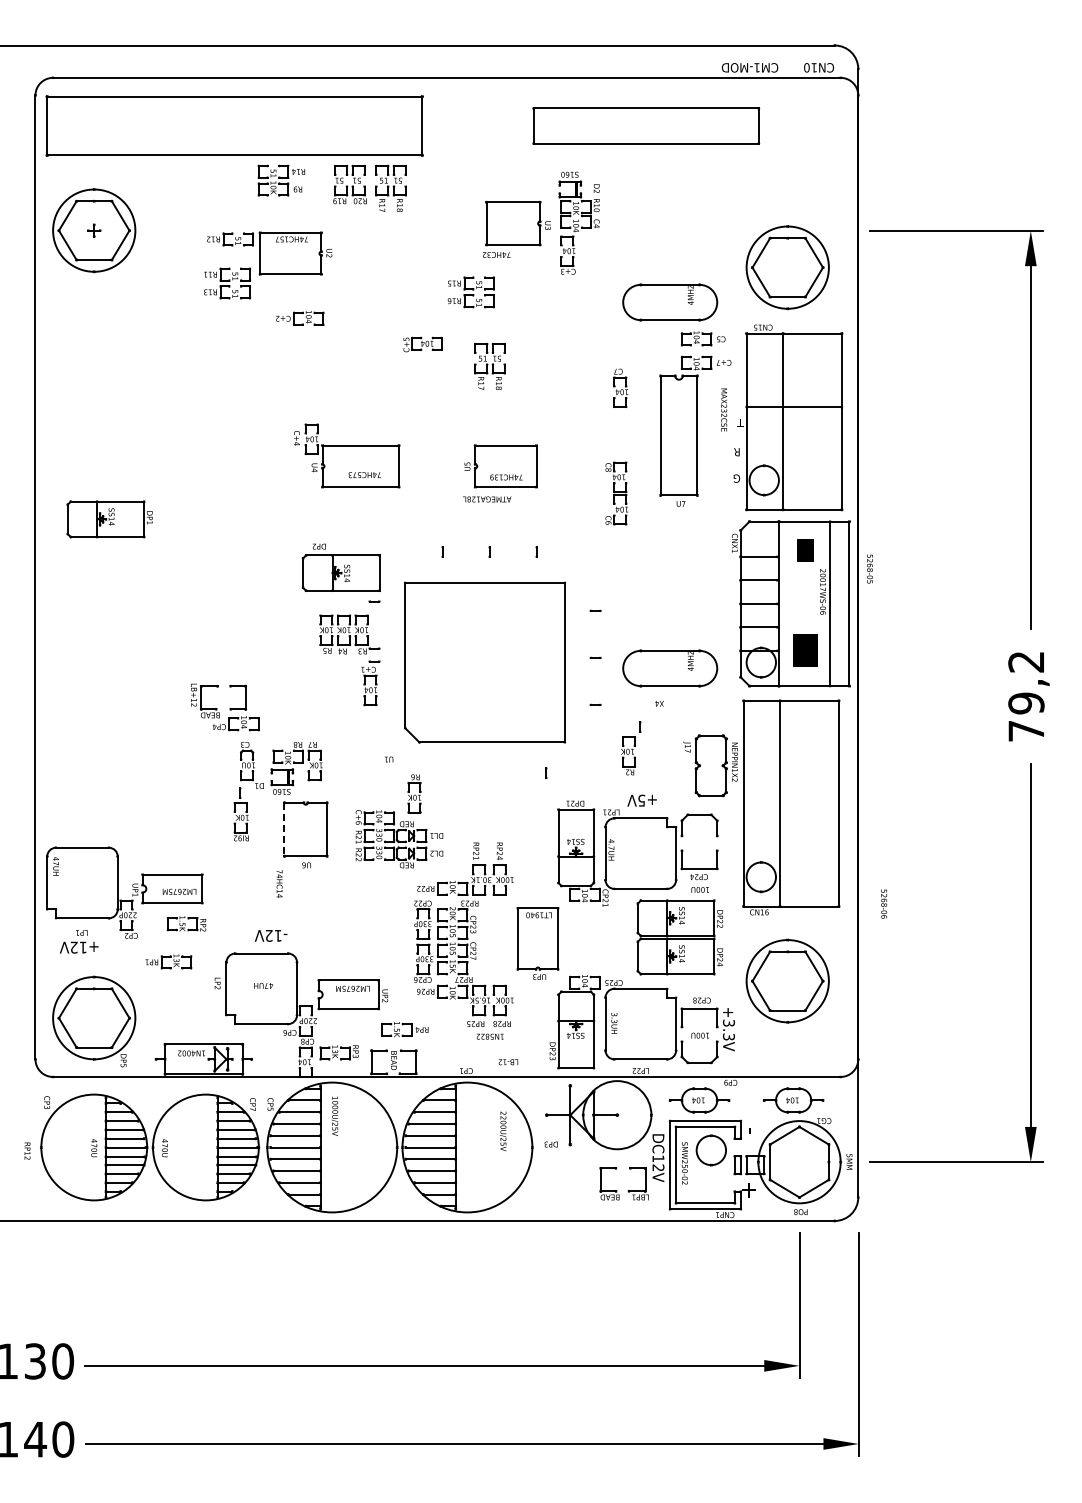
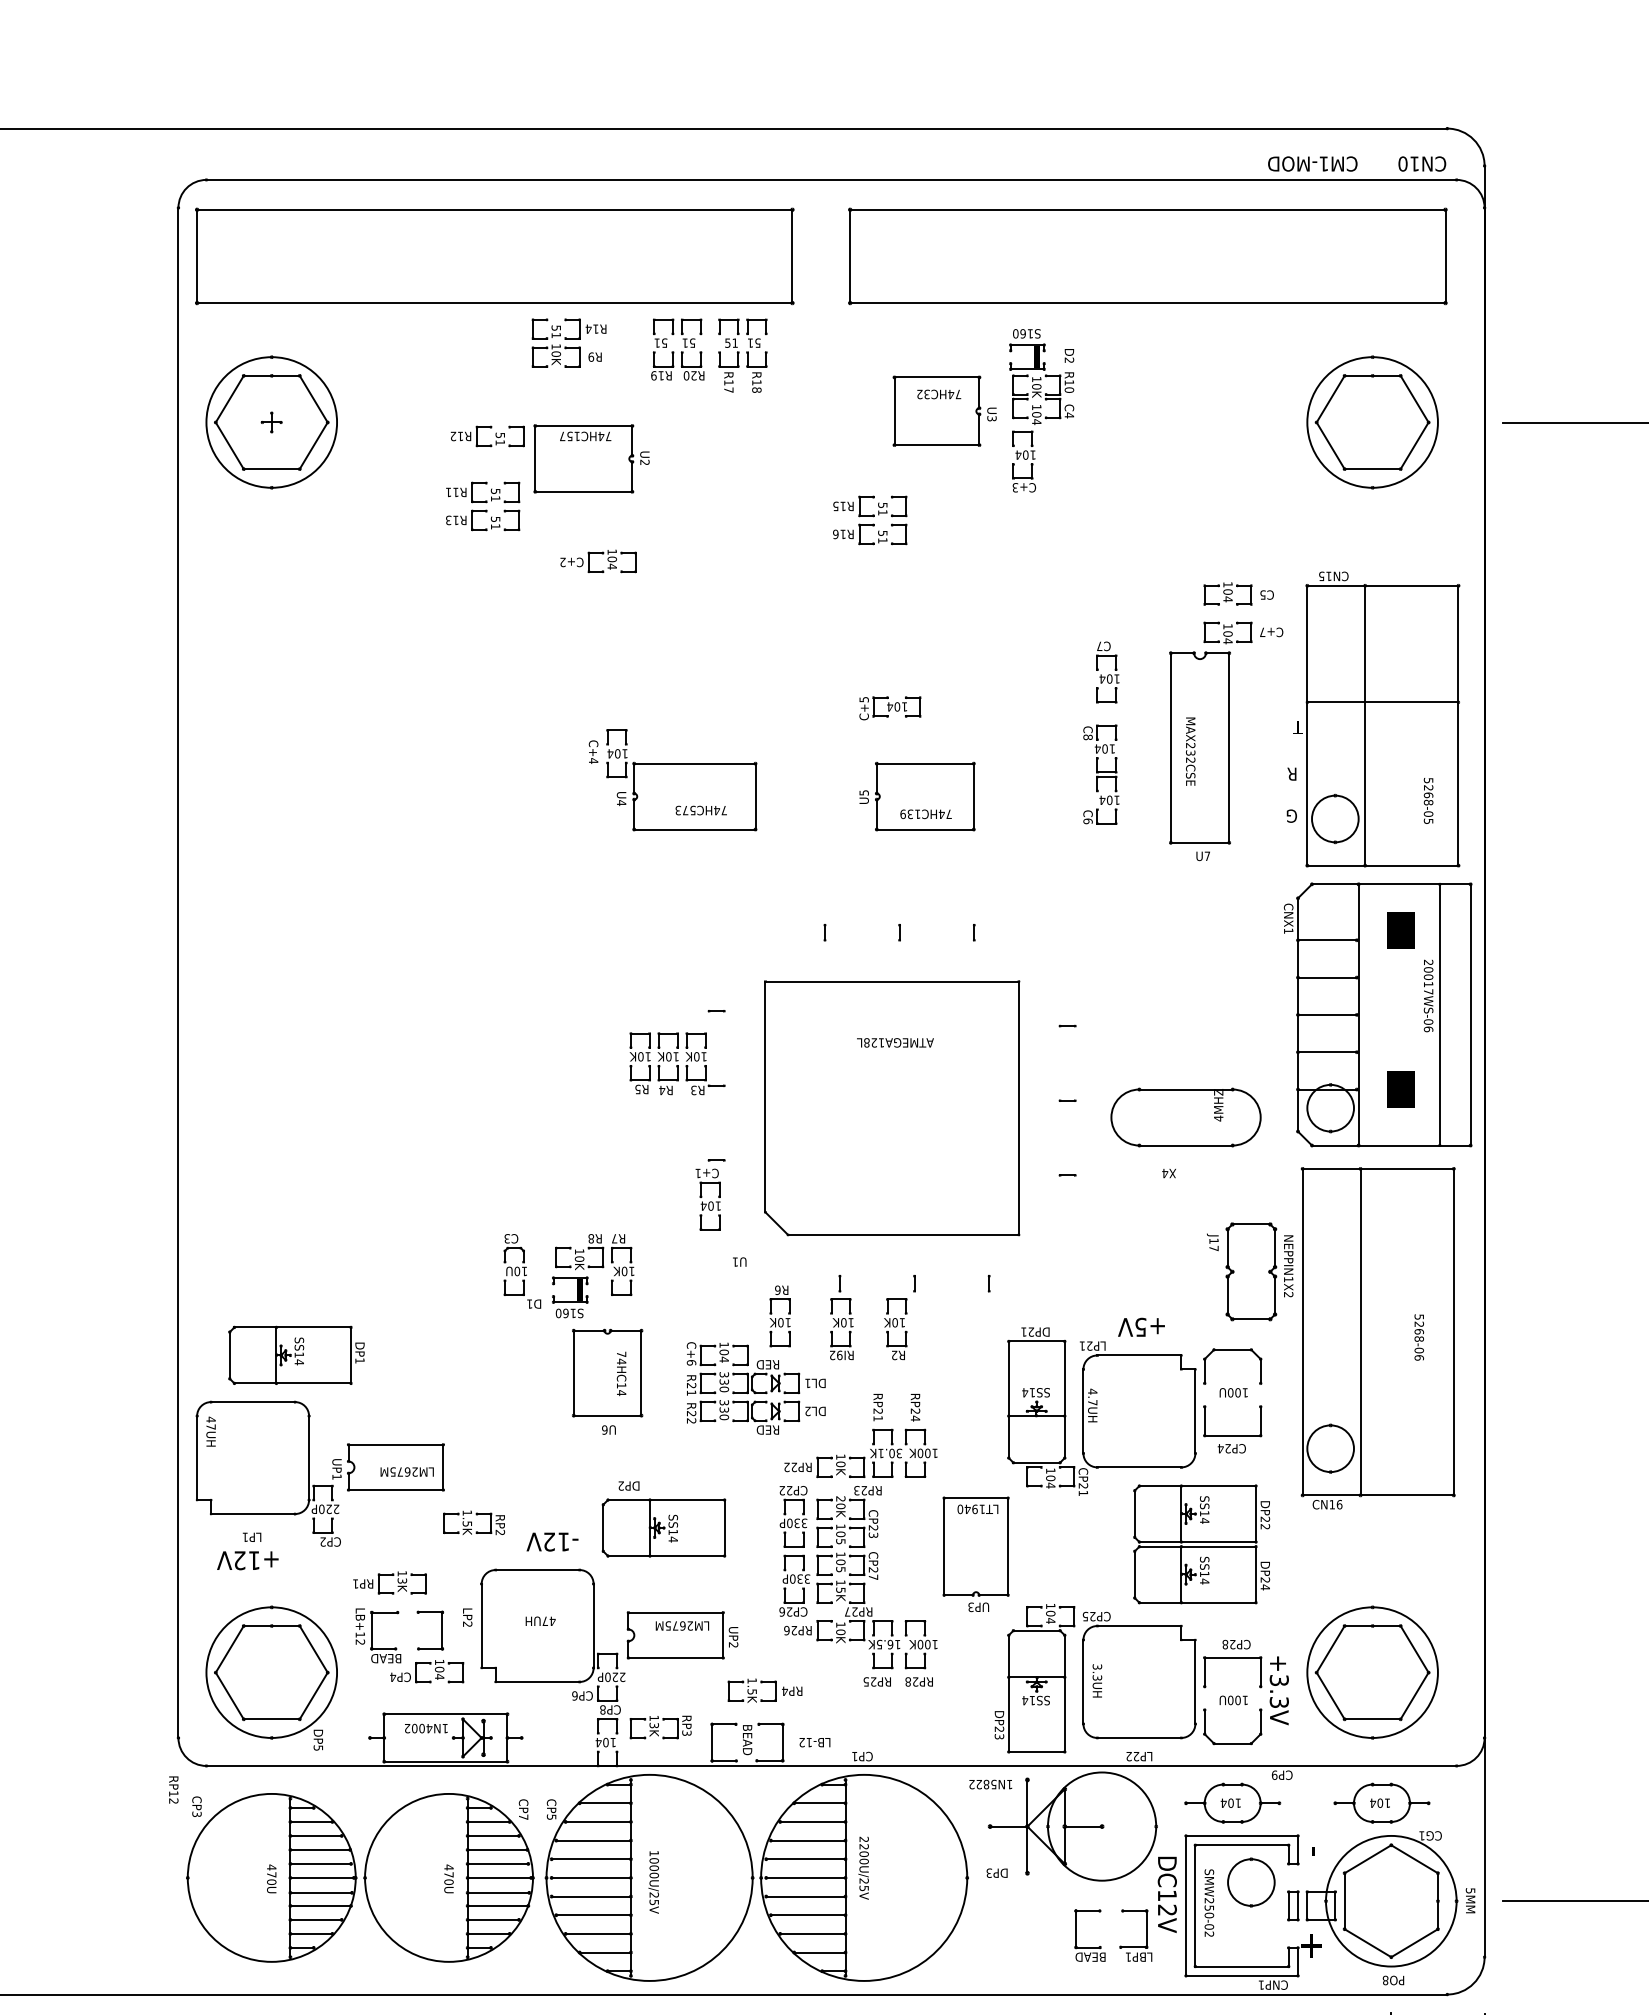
part: (646, 125) -> (1148, 255), size x1.67
text: (496, 254) -> (938, 393), moved
part: (787, 267) -> (1372, 422), moved
part: (670, 302) -> (1186, 536), removed
part: (422, 344) -> (889, 707), moved
part: (489, 366) -> (899, 638), removed
text: (724, 409) -> (1191, 750), moved
part: (616, 493) -> (1100, 774), moved
text: (487, 499) -> (896, 1042), moved
part: (109, 519) -> (295, 1355), moved
part: (340, 567) -> (662, 1519), moved
text: (869, 568) -> (1427, 800), moved
part: (805, 650) -> (1400, 1088), size x0.71
part: (370, 683) -> (710, 1195), moved
part: (225, 707) -> (410, 1646), moved
part: (631, 748) -> (900, 1317), moved
part: (240, 814) -> (840, 1317), moved
line: (284, 829) -> (573, 1373), dashed -> solid
text: (279, 883) -> (621, 1373), moved
text: (699, 889) -> (1232, 1392), moved
text: (884, 903) -> (1419, 1336), moved
part: (186, 923) -> (473, 1522), moved
part: (787, 980) -> (1372, 1671), moved
text: (489, 1036) -> (989, 1784), moved
text: (508, 1062) -> (815, 1742), moved
text: (334, 1115) -> (653, 1881), moved
text: (503, 1131) -> (864, 1868), moved
text: (164, 1148) -> (448, 1879), moved
text: (27, 1150) -> (173, 1788), moved

